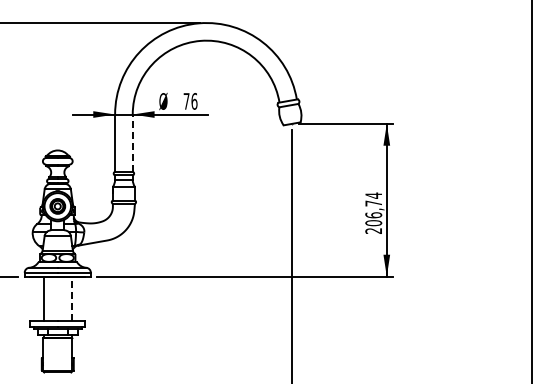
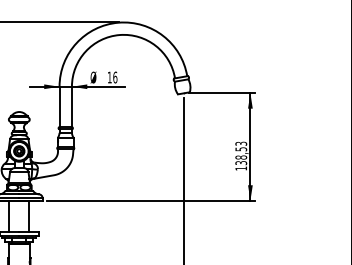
text: (186, 101) -> (109, 77), 76 -> 16
line: (132, 143) -> (71, 107), dashed -> solid
text: (373, 212) -> (241, 155), 206,74 -> 138,53
line: (72, 298) -> (29, 216), dashed -> solid

